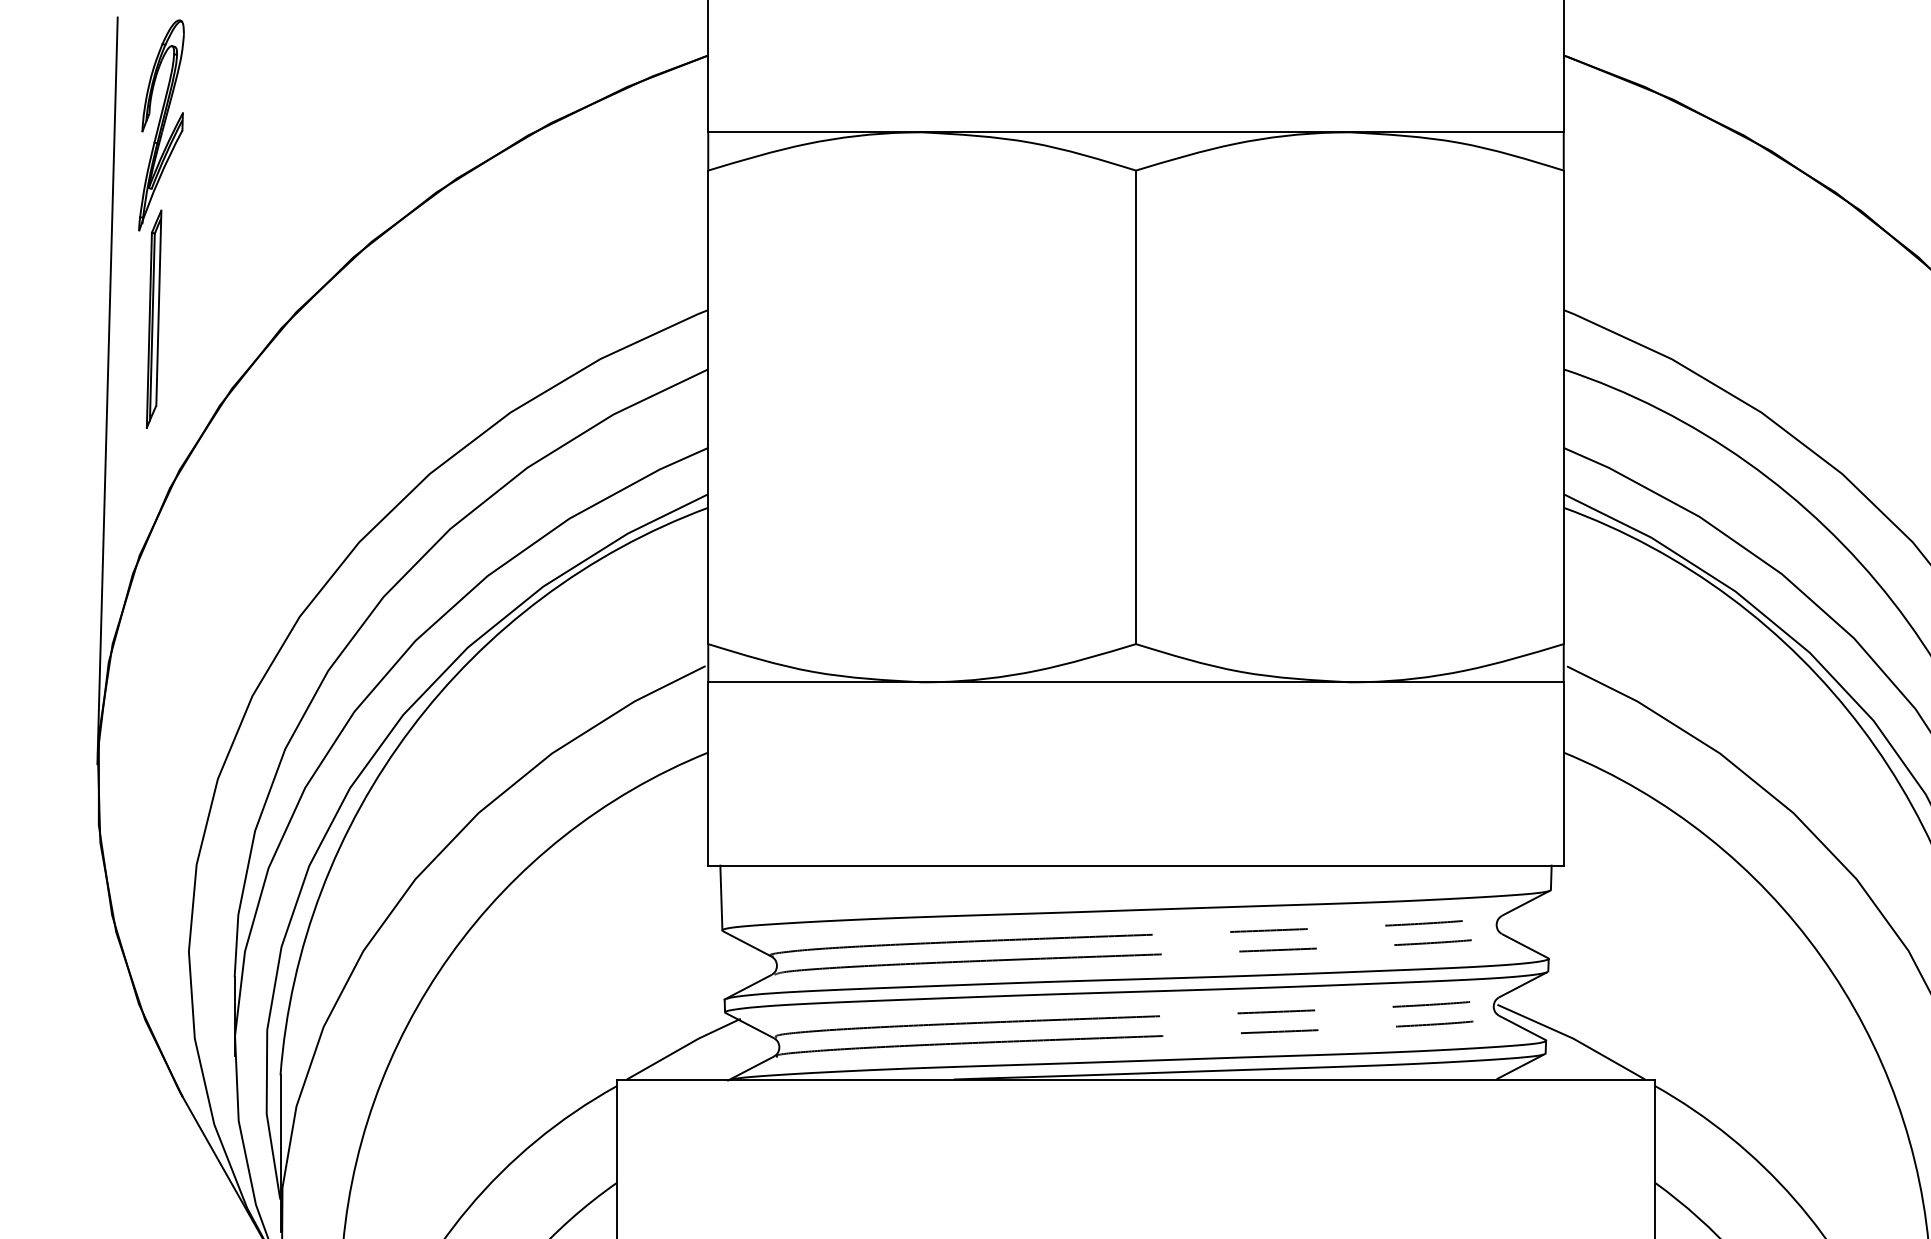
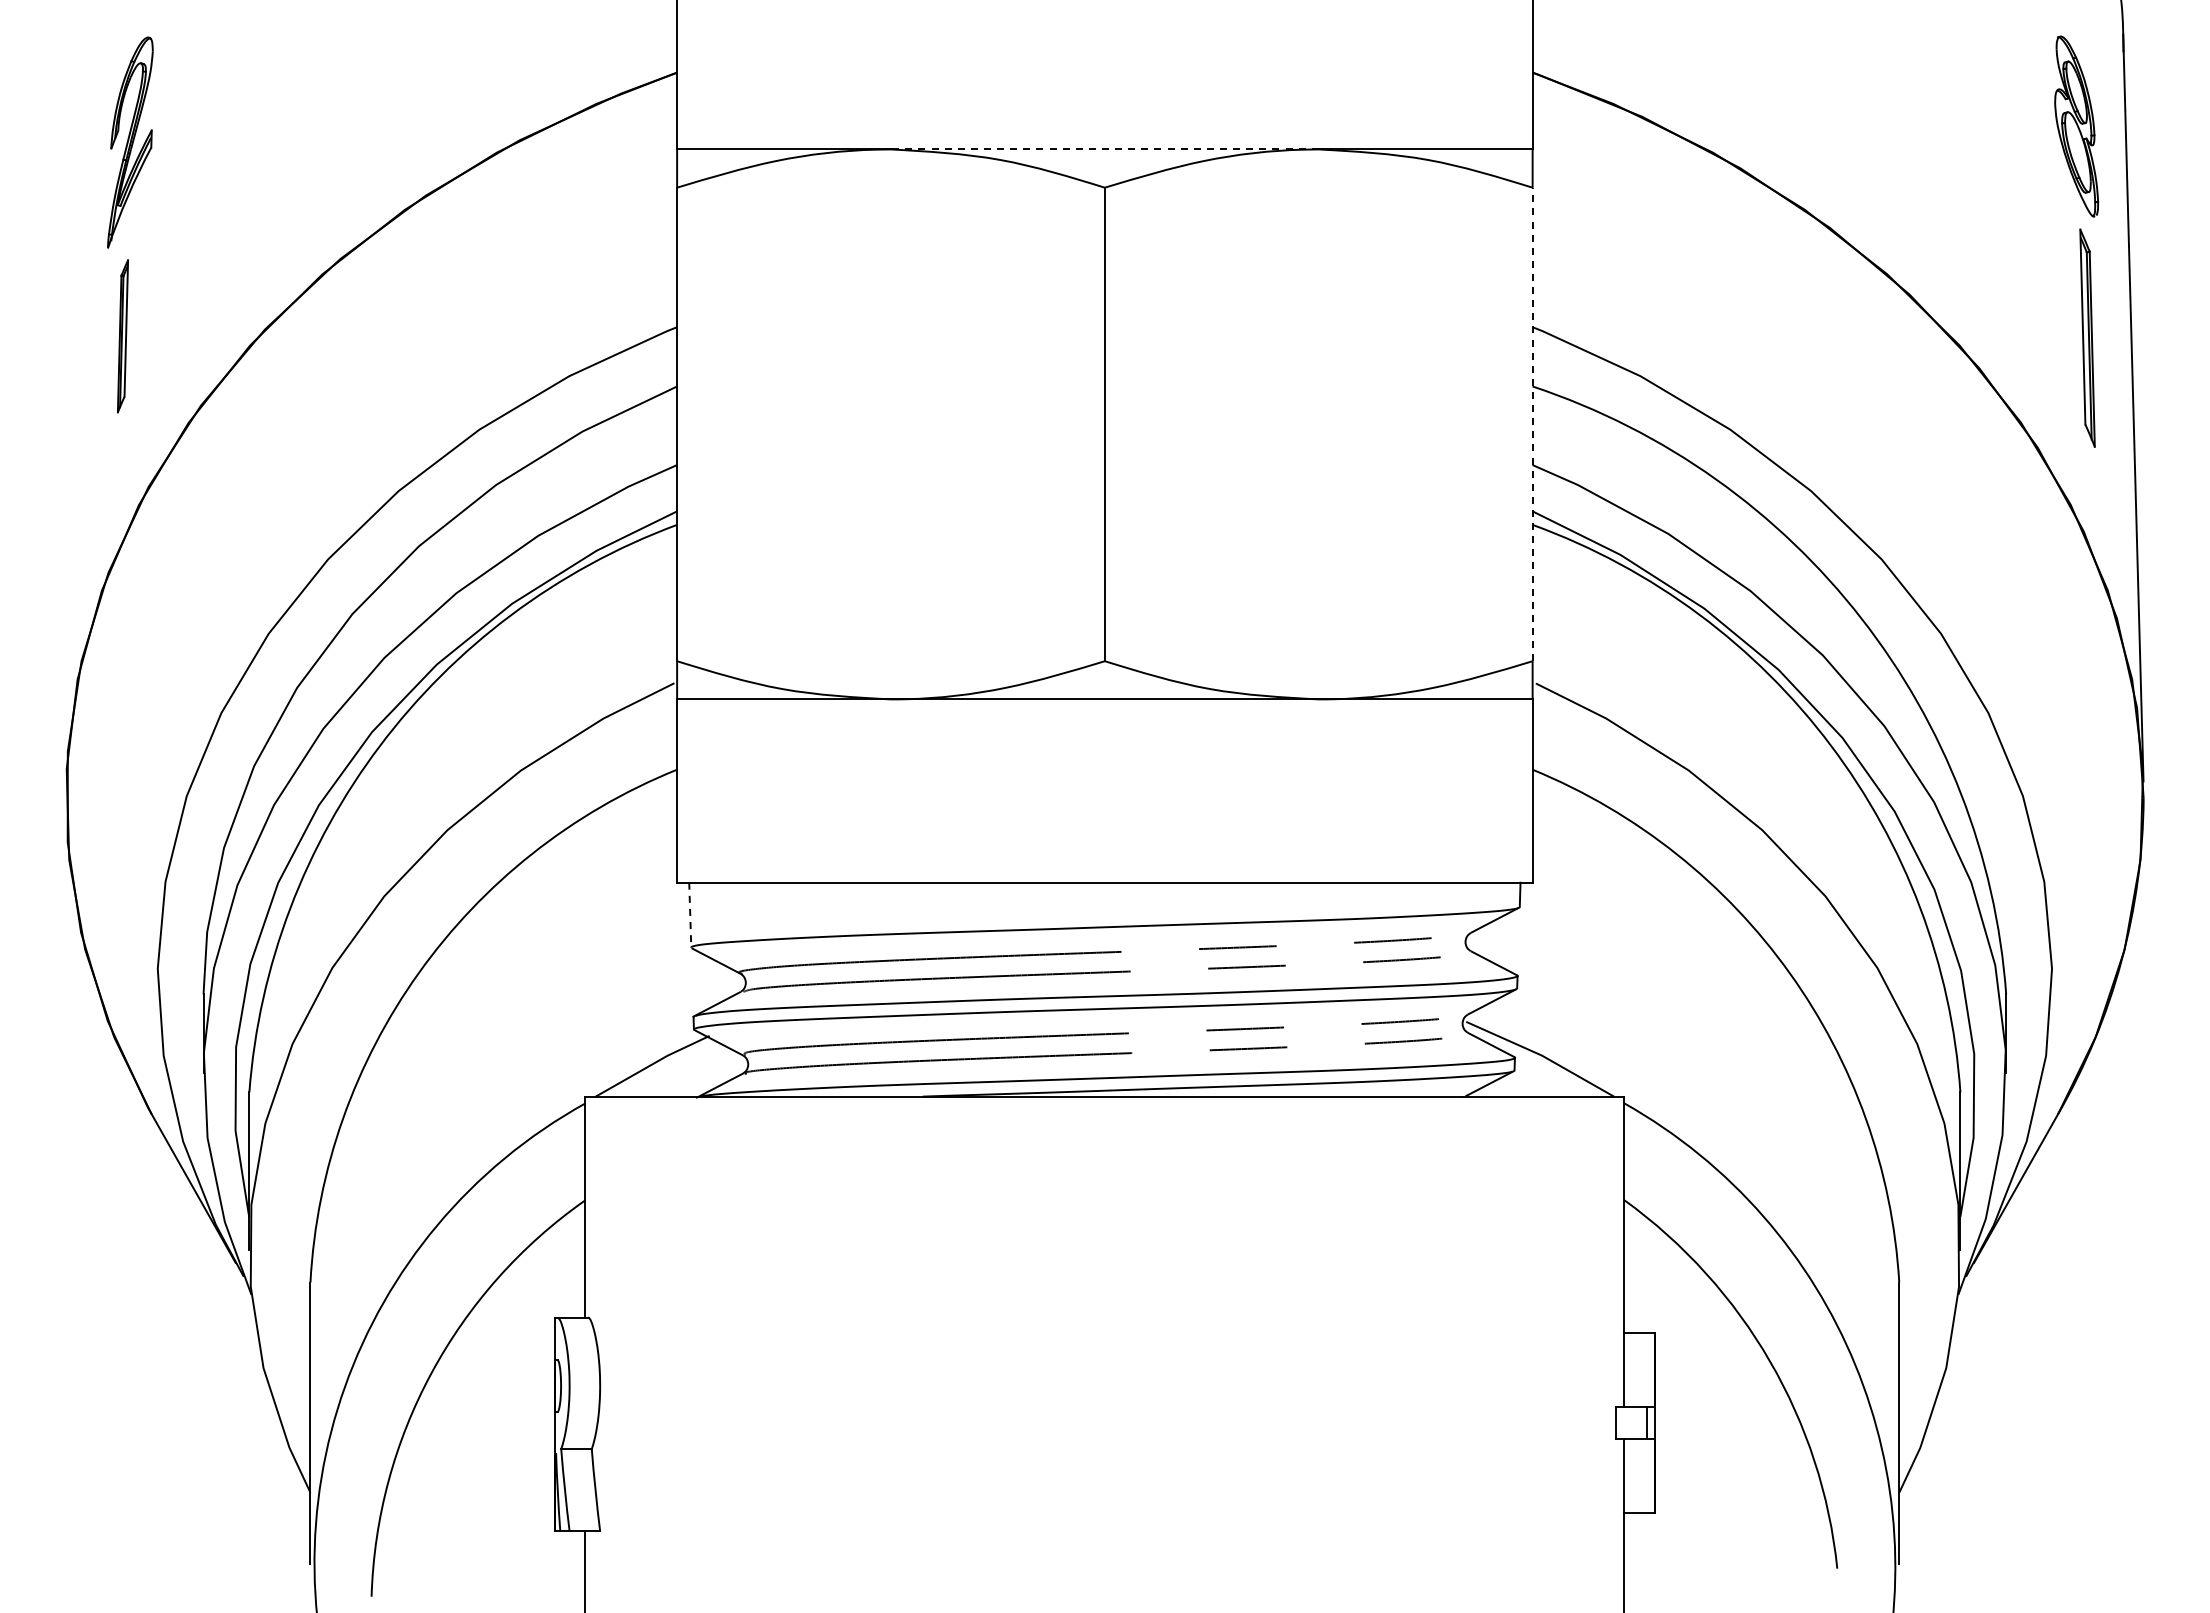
line: (1135, 132) -> (1104, 149), solid -> dashed
part: (153, 318) -> (122, 335), size x0.7
line: (107, 390) -> (76, 407), removed
line: (1563, 407) -> (1532, 424), solid -> dashed
line: (721, 898) -> (690, 915), solid -> dashed

